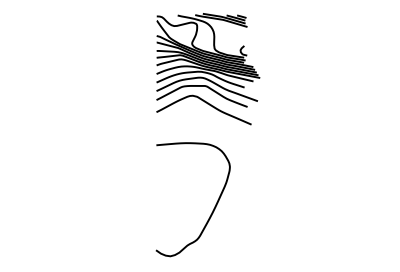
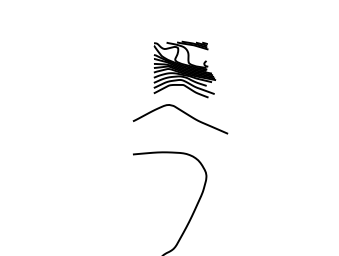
part: (208, 60) -> (185, 69), size x0.6

